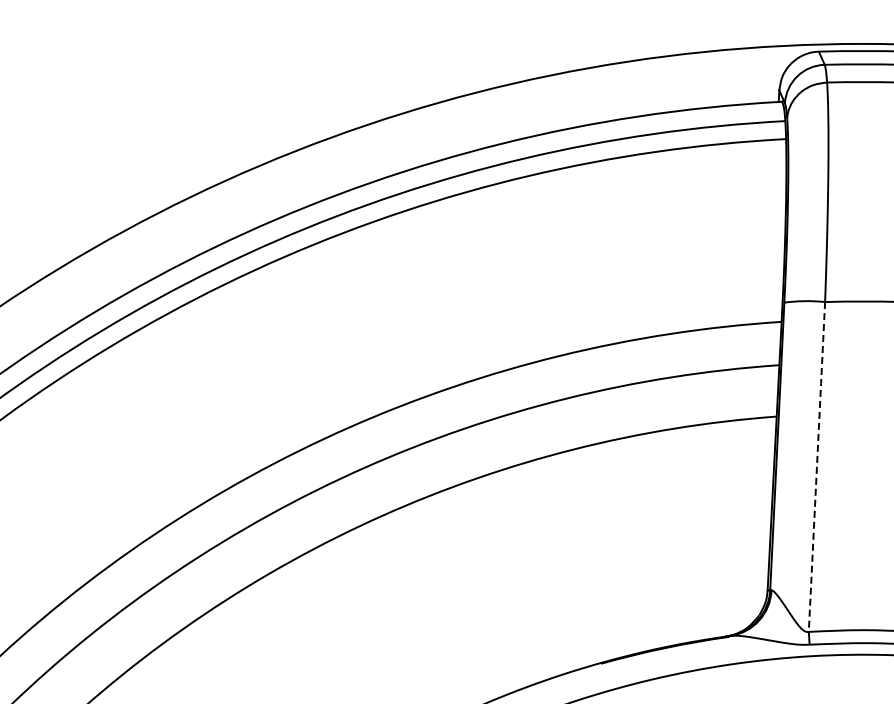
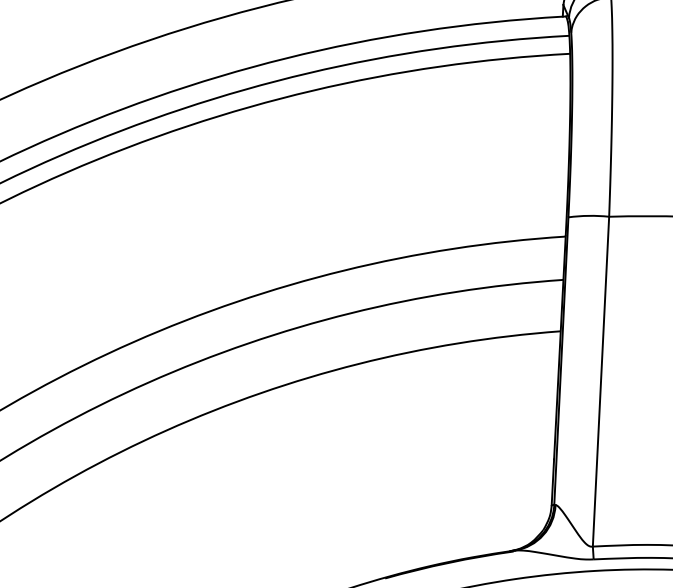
line: (816, 466) -> (600, 381), dashed -> solid

